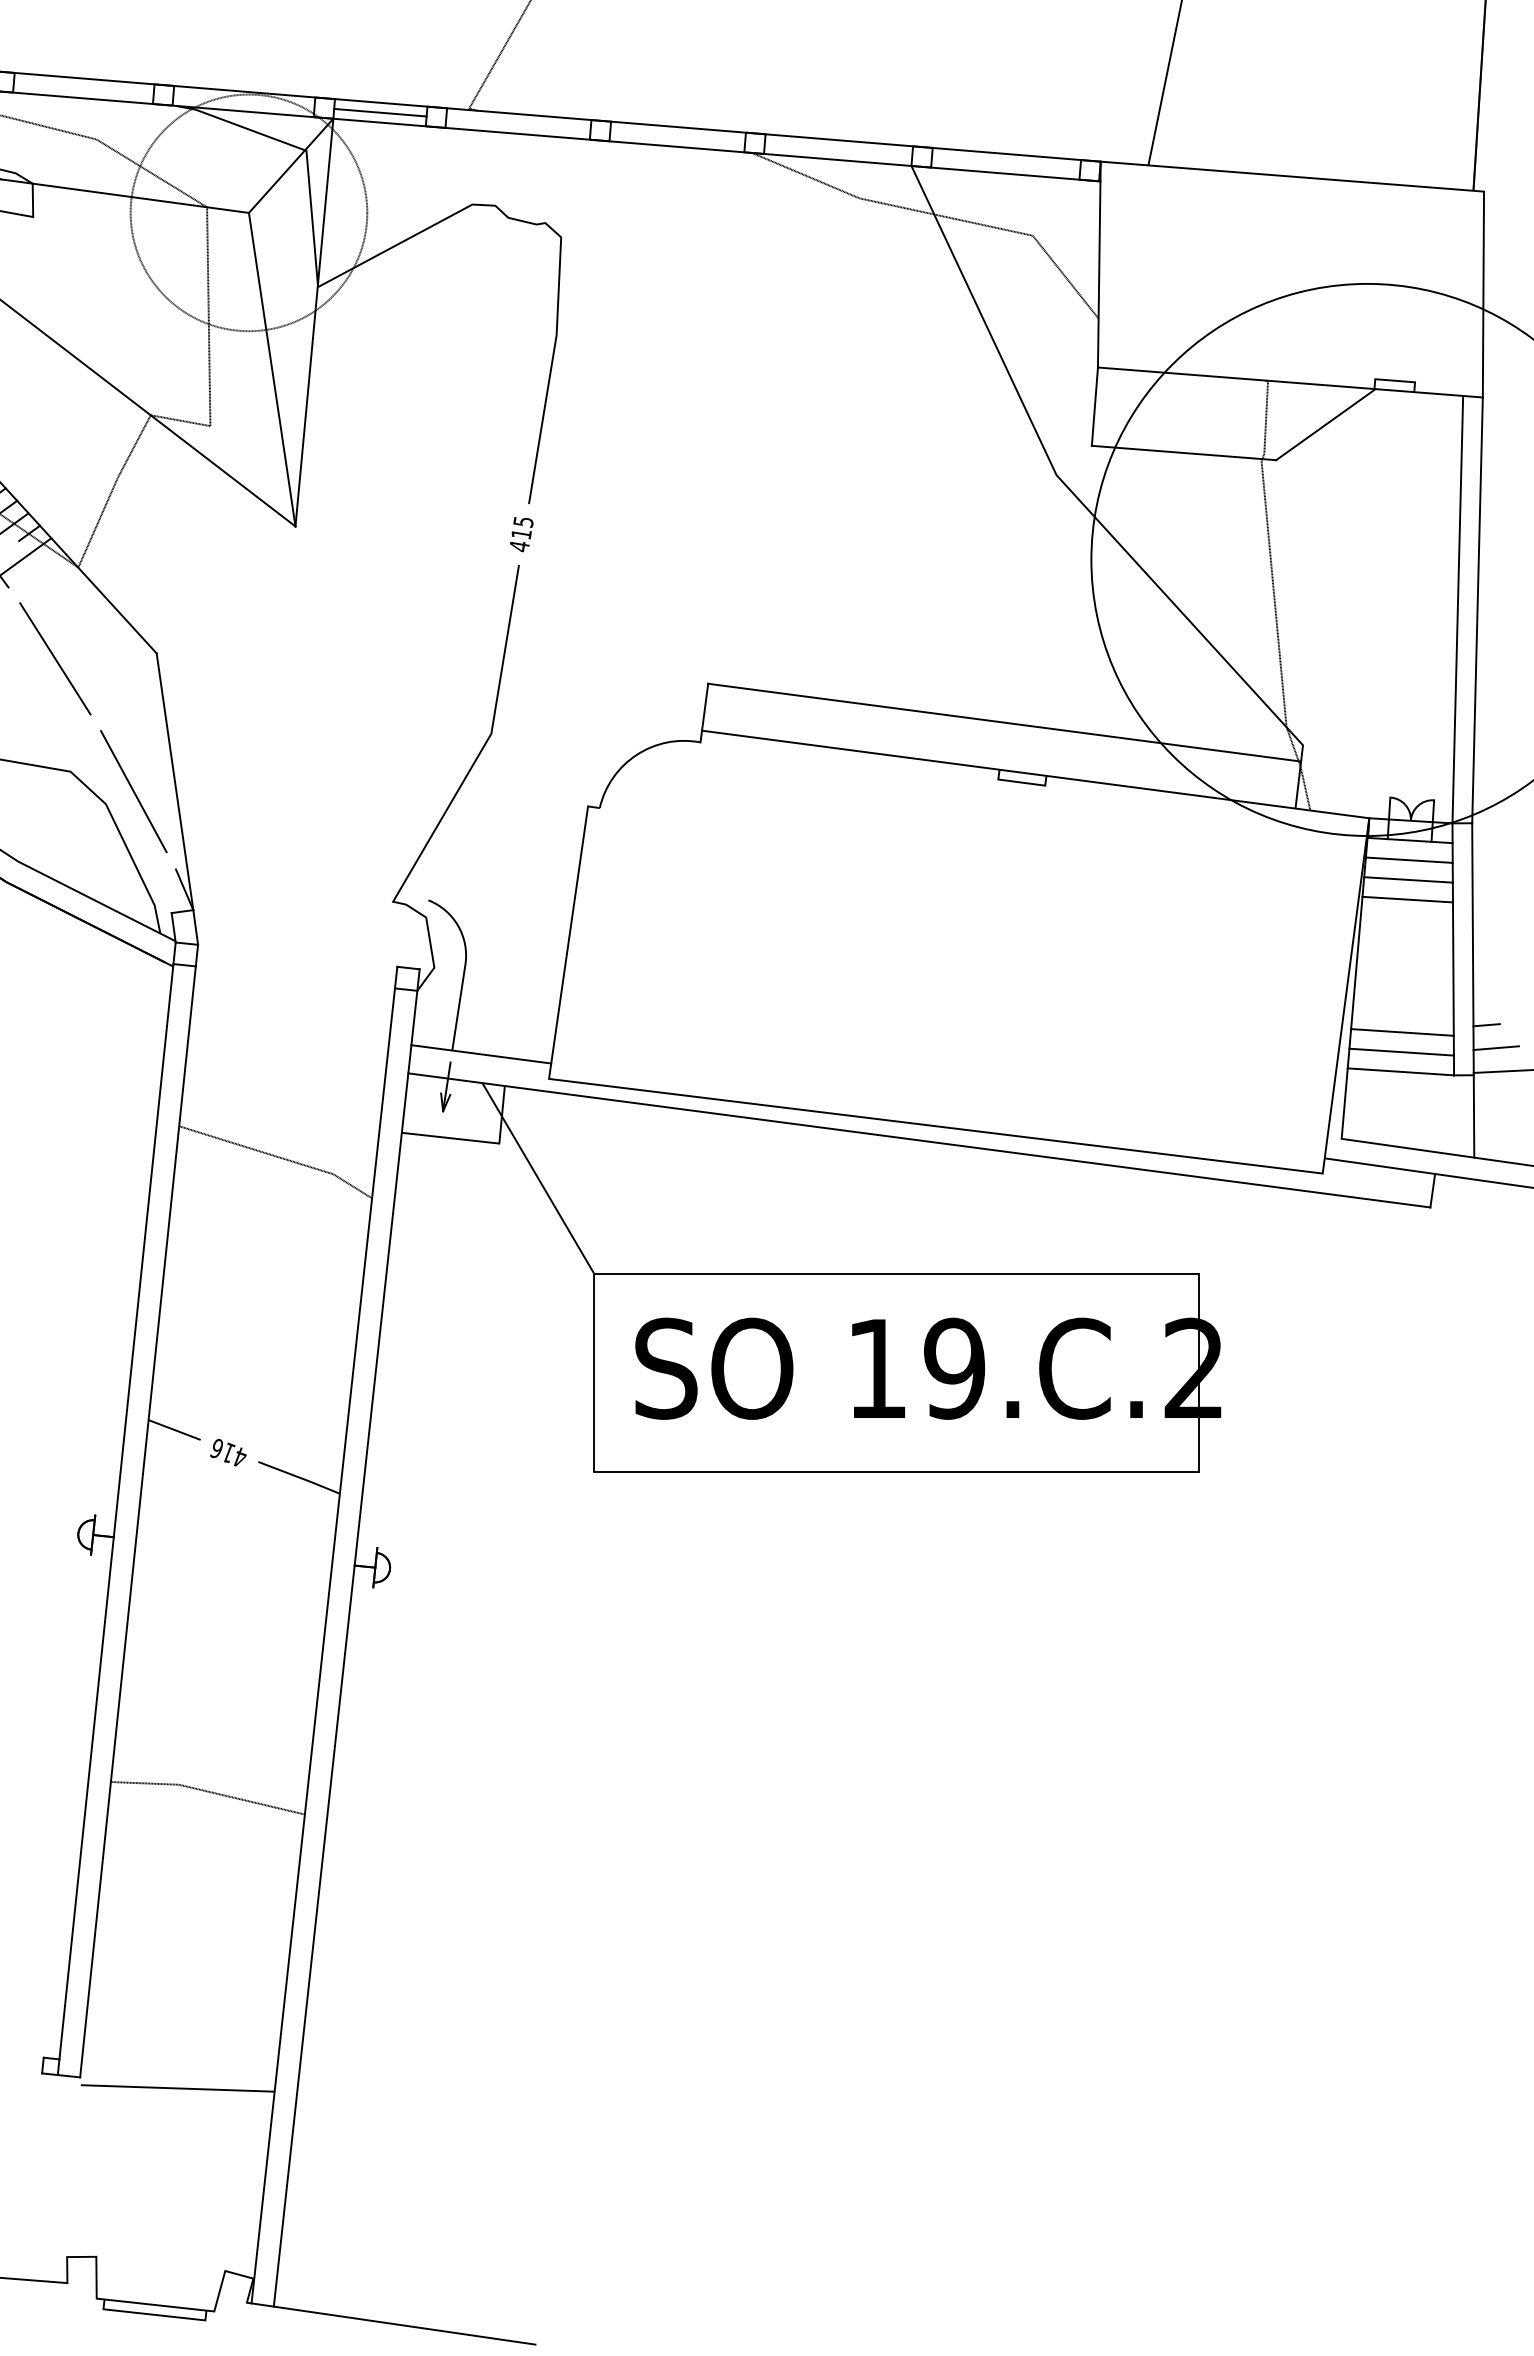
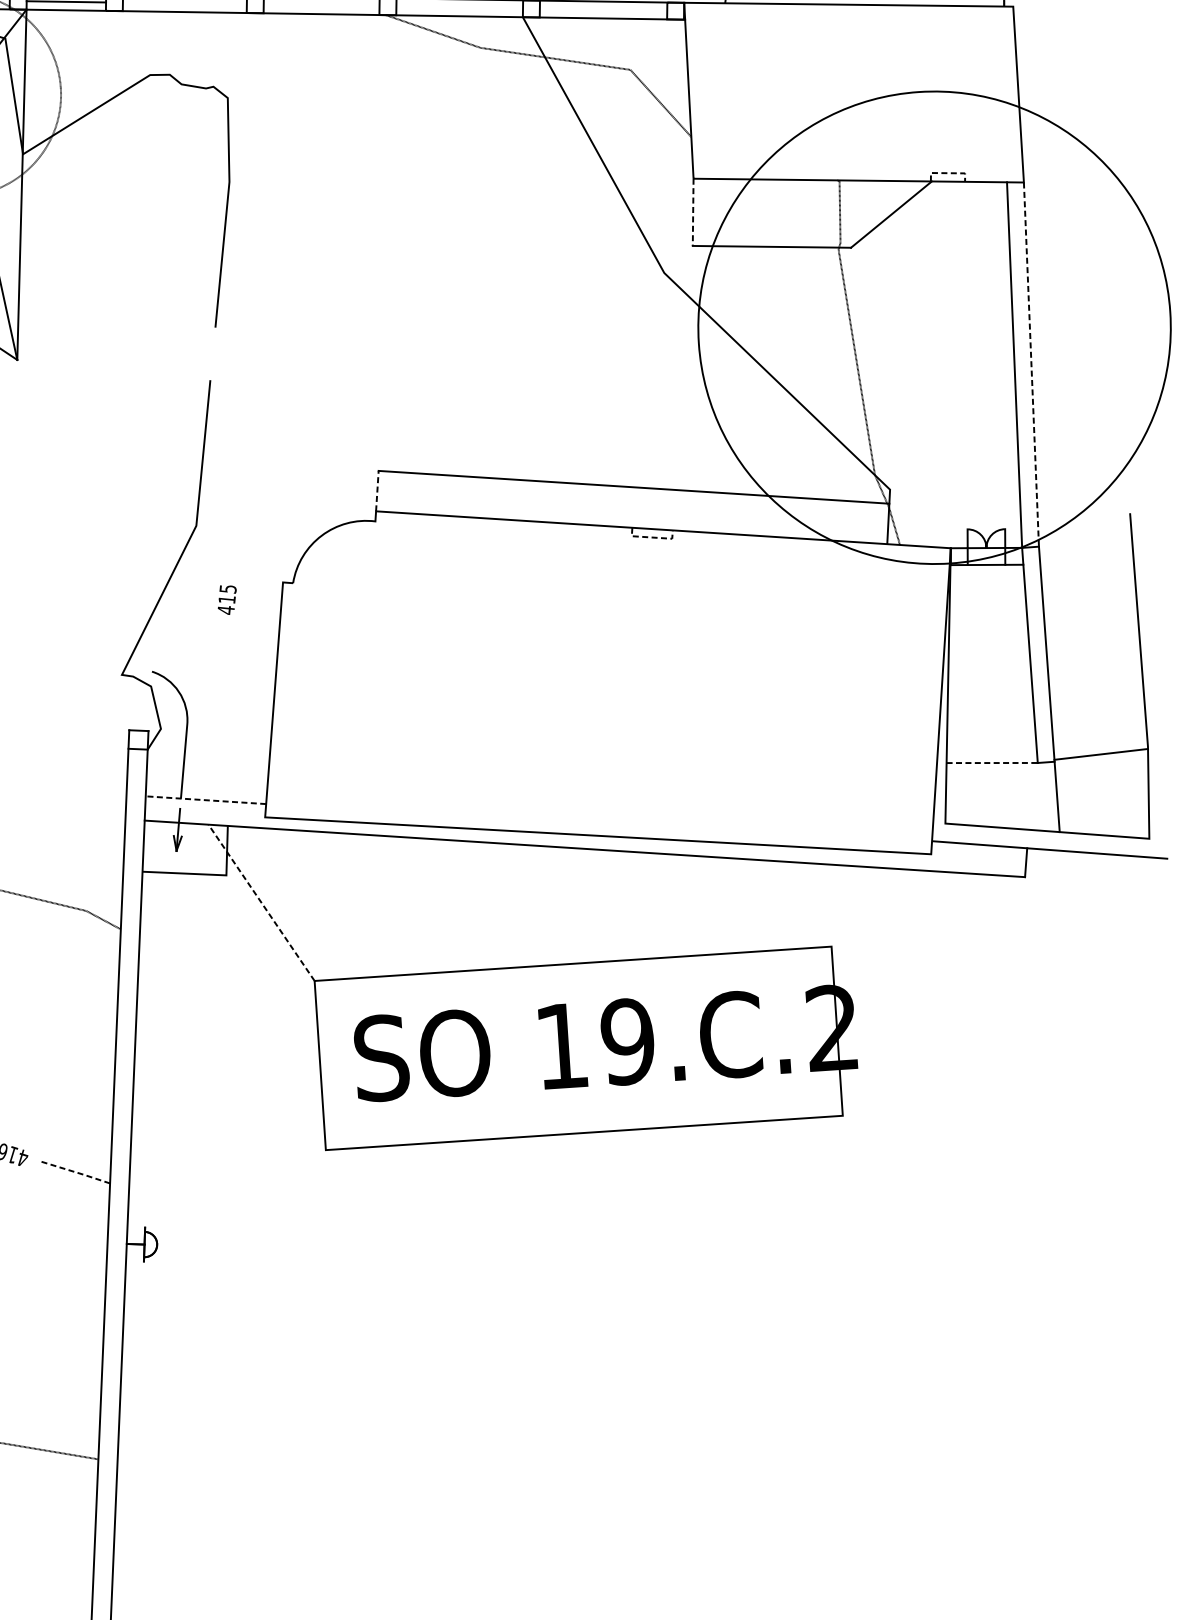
line: (1395, 380) -> (948, 172), solid -> dashed
line: (1094, 407) -> (692, 213), solid -> dashed
text: (521, 534) -> (227, 599), moved
line: (1477, 610) -> (1031, 364), solid -> dashed
line: (705, 707) -> (377, 491), solid -> dashed
line: (1021, 782) -> (651, 537), solid -> dashed
line: (1408, 859) -> (986, 581), removed
line: (1408, 879) -> (987, 598), removed
line: (1407, 899) -> (988, 615), removed
line: (1486, 1025) -> (1062, 718), removed
line: (1402, 1032) -> (991, 729), removed
line: (1496, 1048) -> (1072, 737), removed
line: (1401, 1051) -> (991, 745), removed
line: (481, 1054) -> (206, 800), solid -> dashed
line: (1401, 1071) -> (992, 762), solid -> dashed
line: (537, 1177) -> (260, 902), solid -> dashed
line: (299, 1477) -> (74, 1171), solid -> dashed

